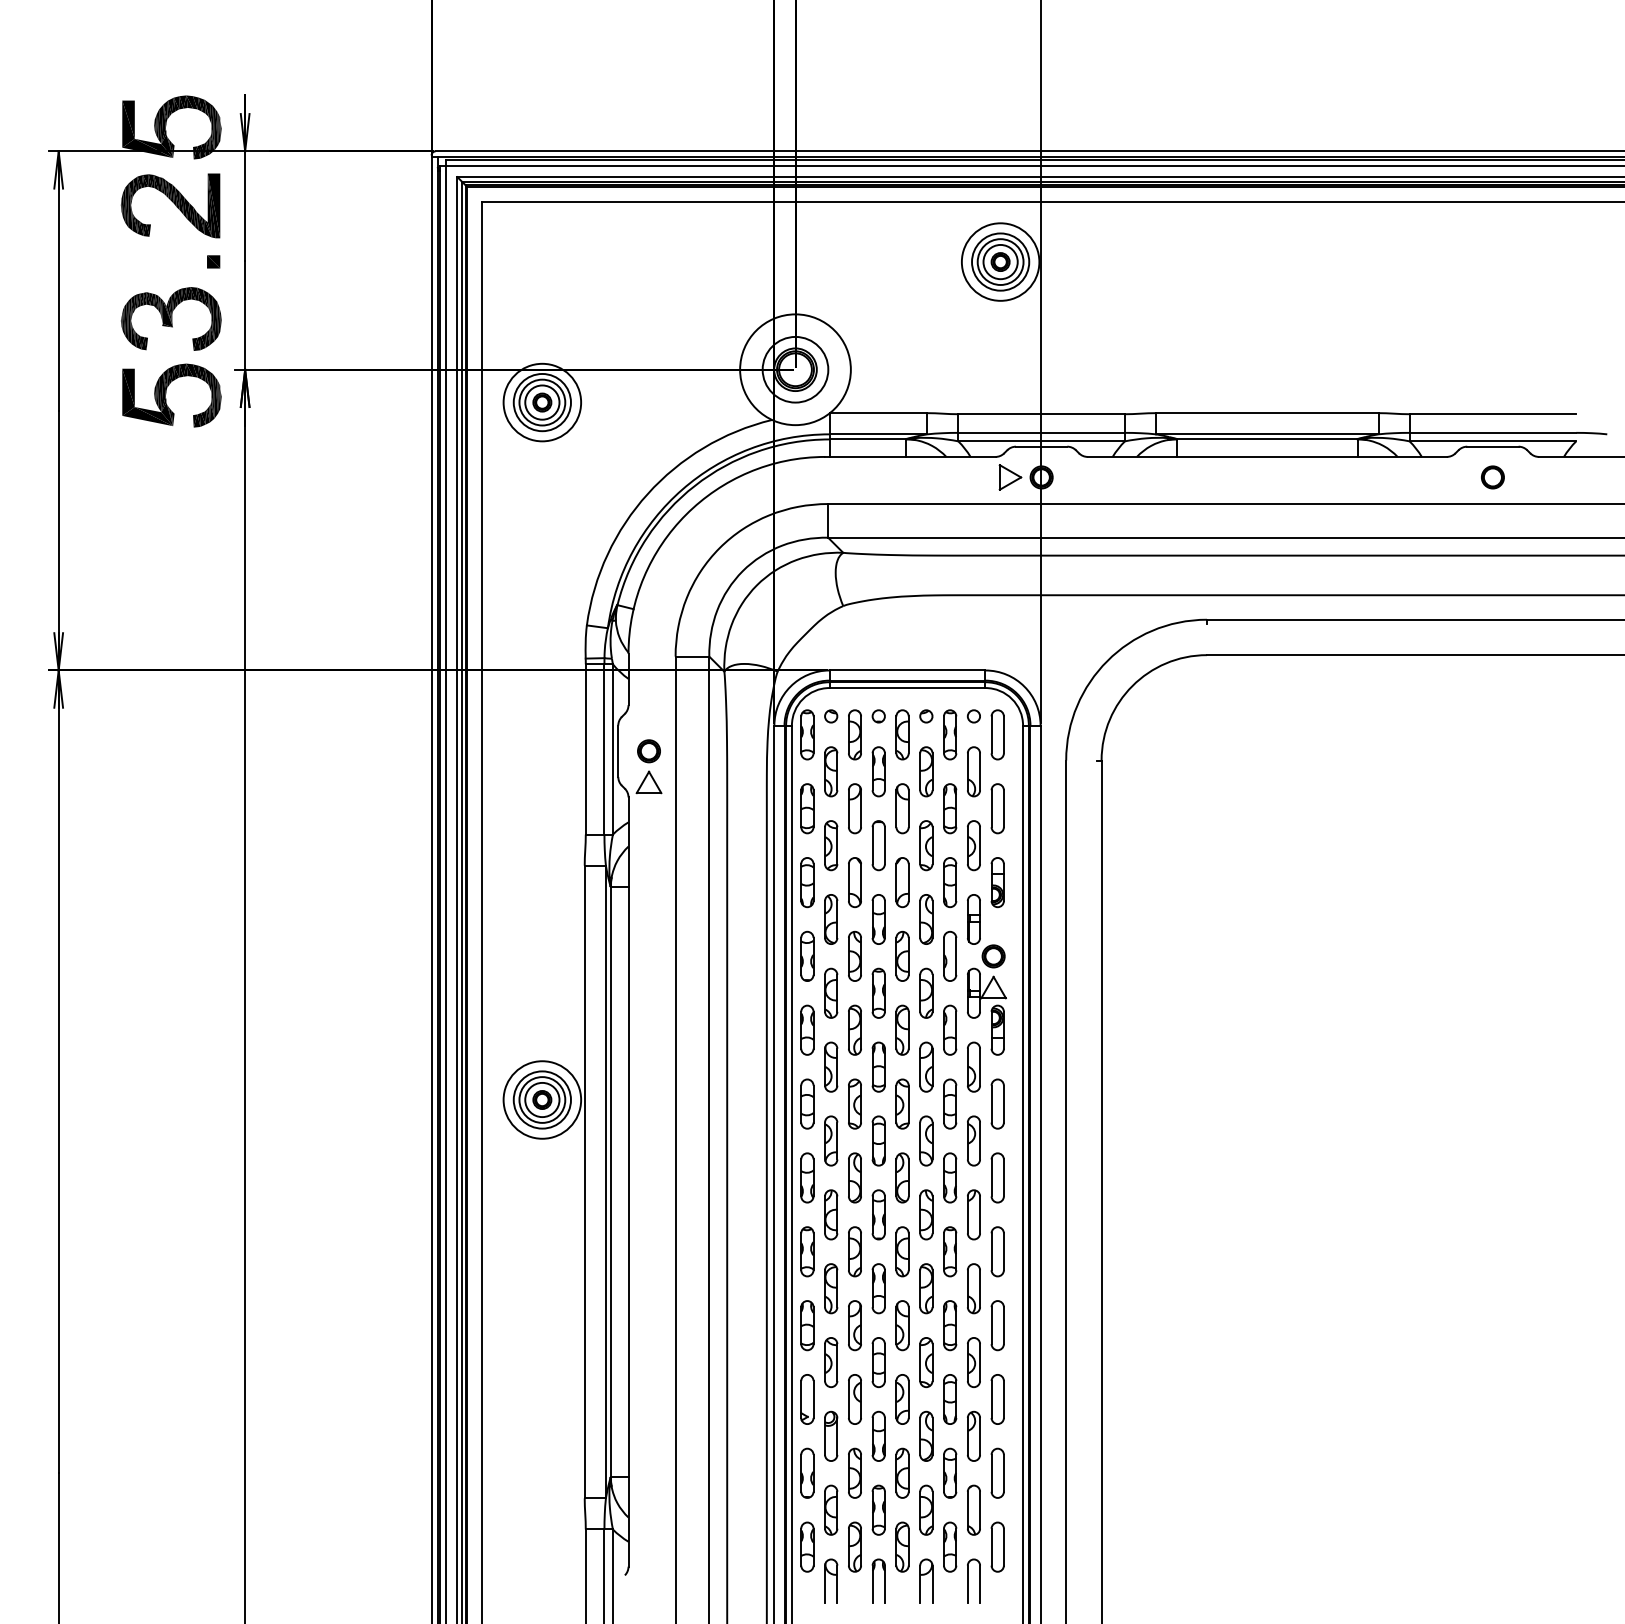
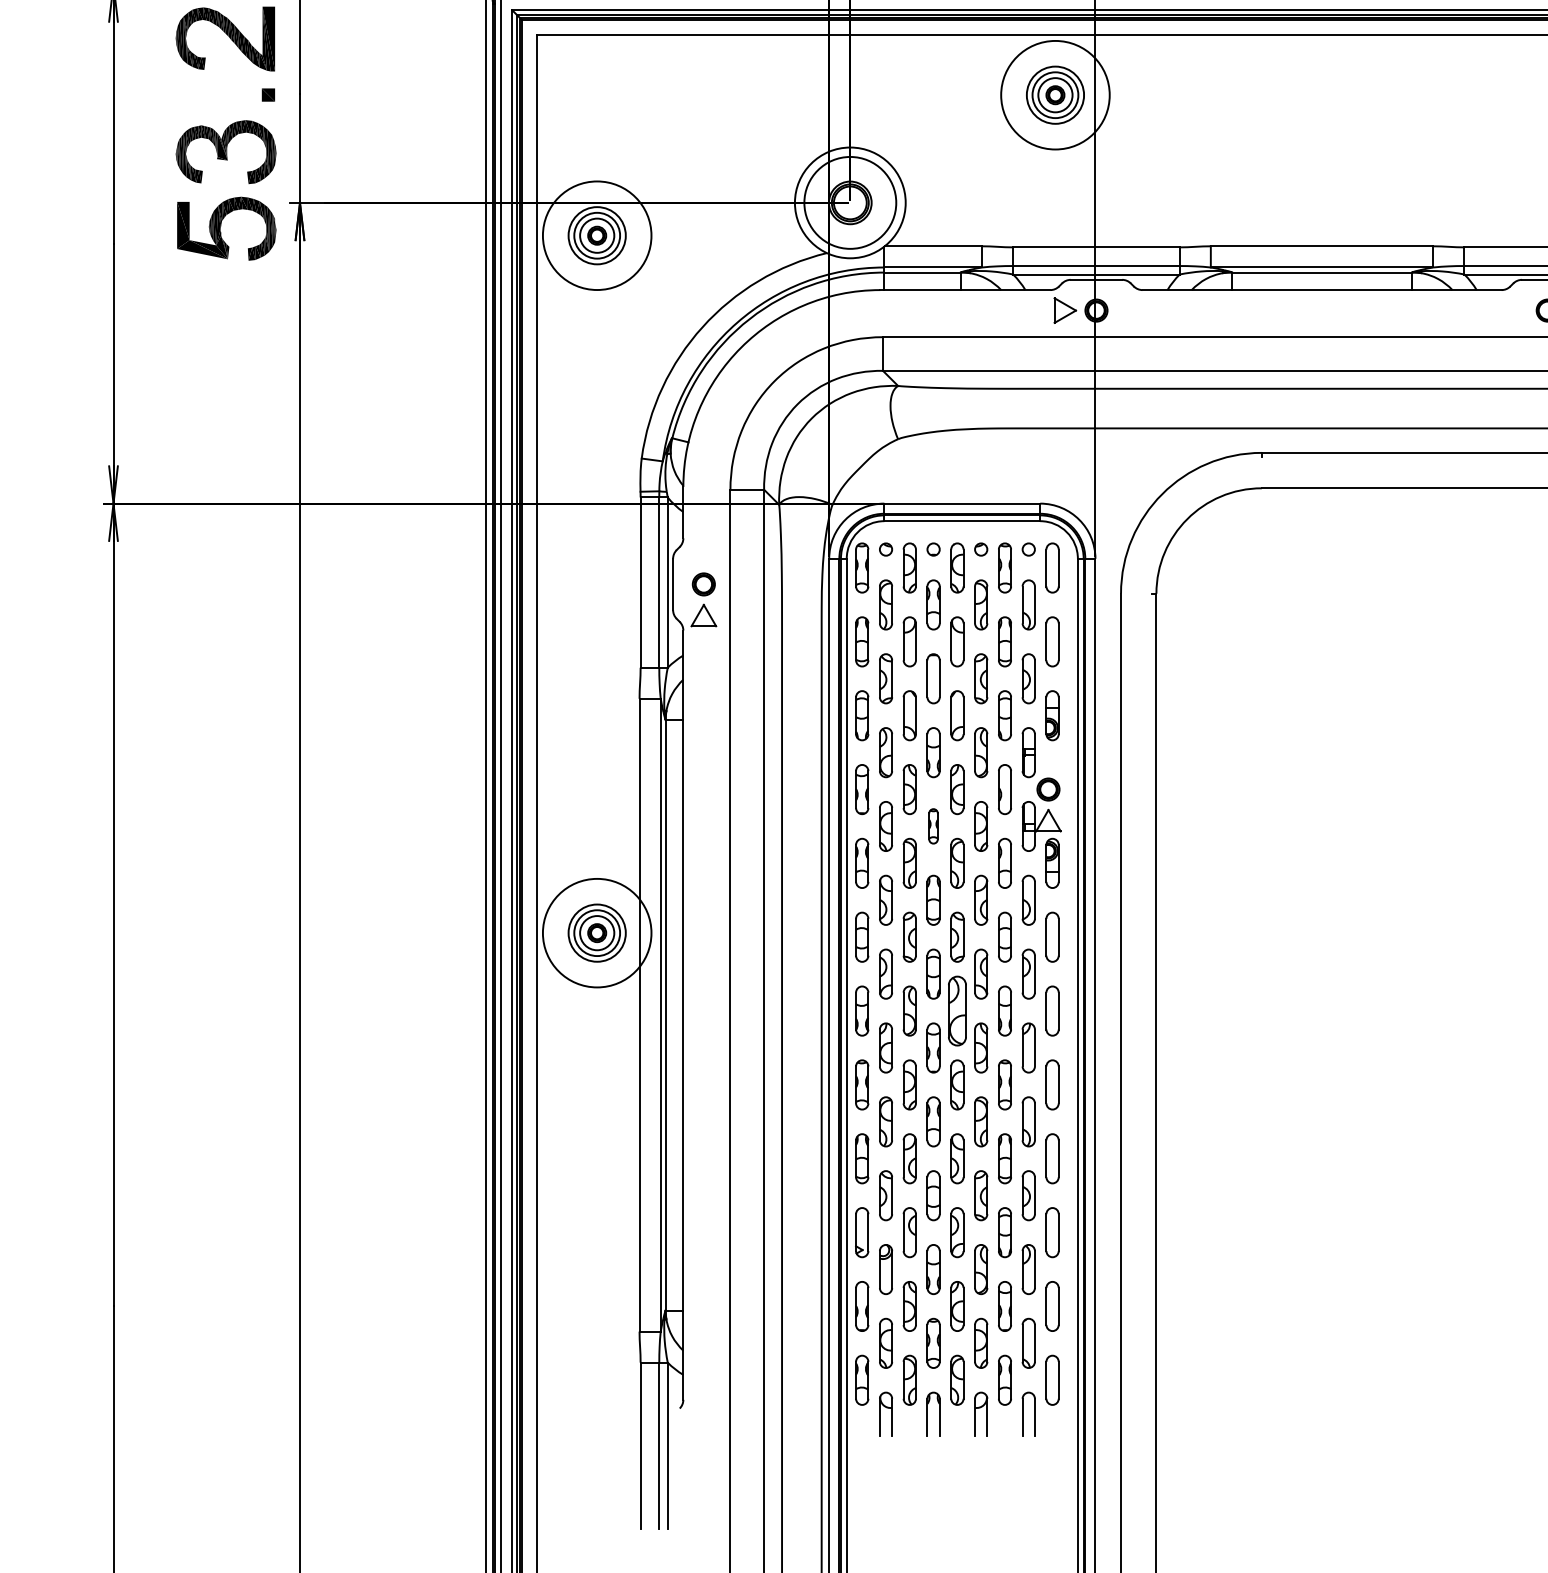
circle: (1000, 261) -> (1055, 94), size x1.4
circle: (795, 369) -> (850, 202), size x1.4
circle: (542, 402) -> (597, 235), size x1.4
part: (878, 992) -> (933, 825), size x0.7
circle: (542, 1099) -> (597, 932), size x1.4
part: (902, 1177) -> (957, 1010), size x1.4

